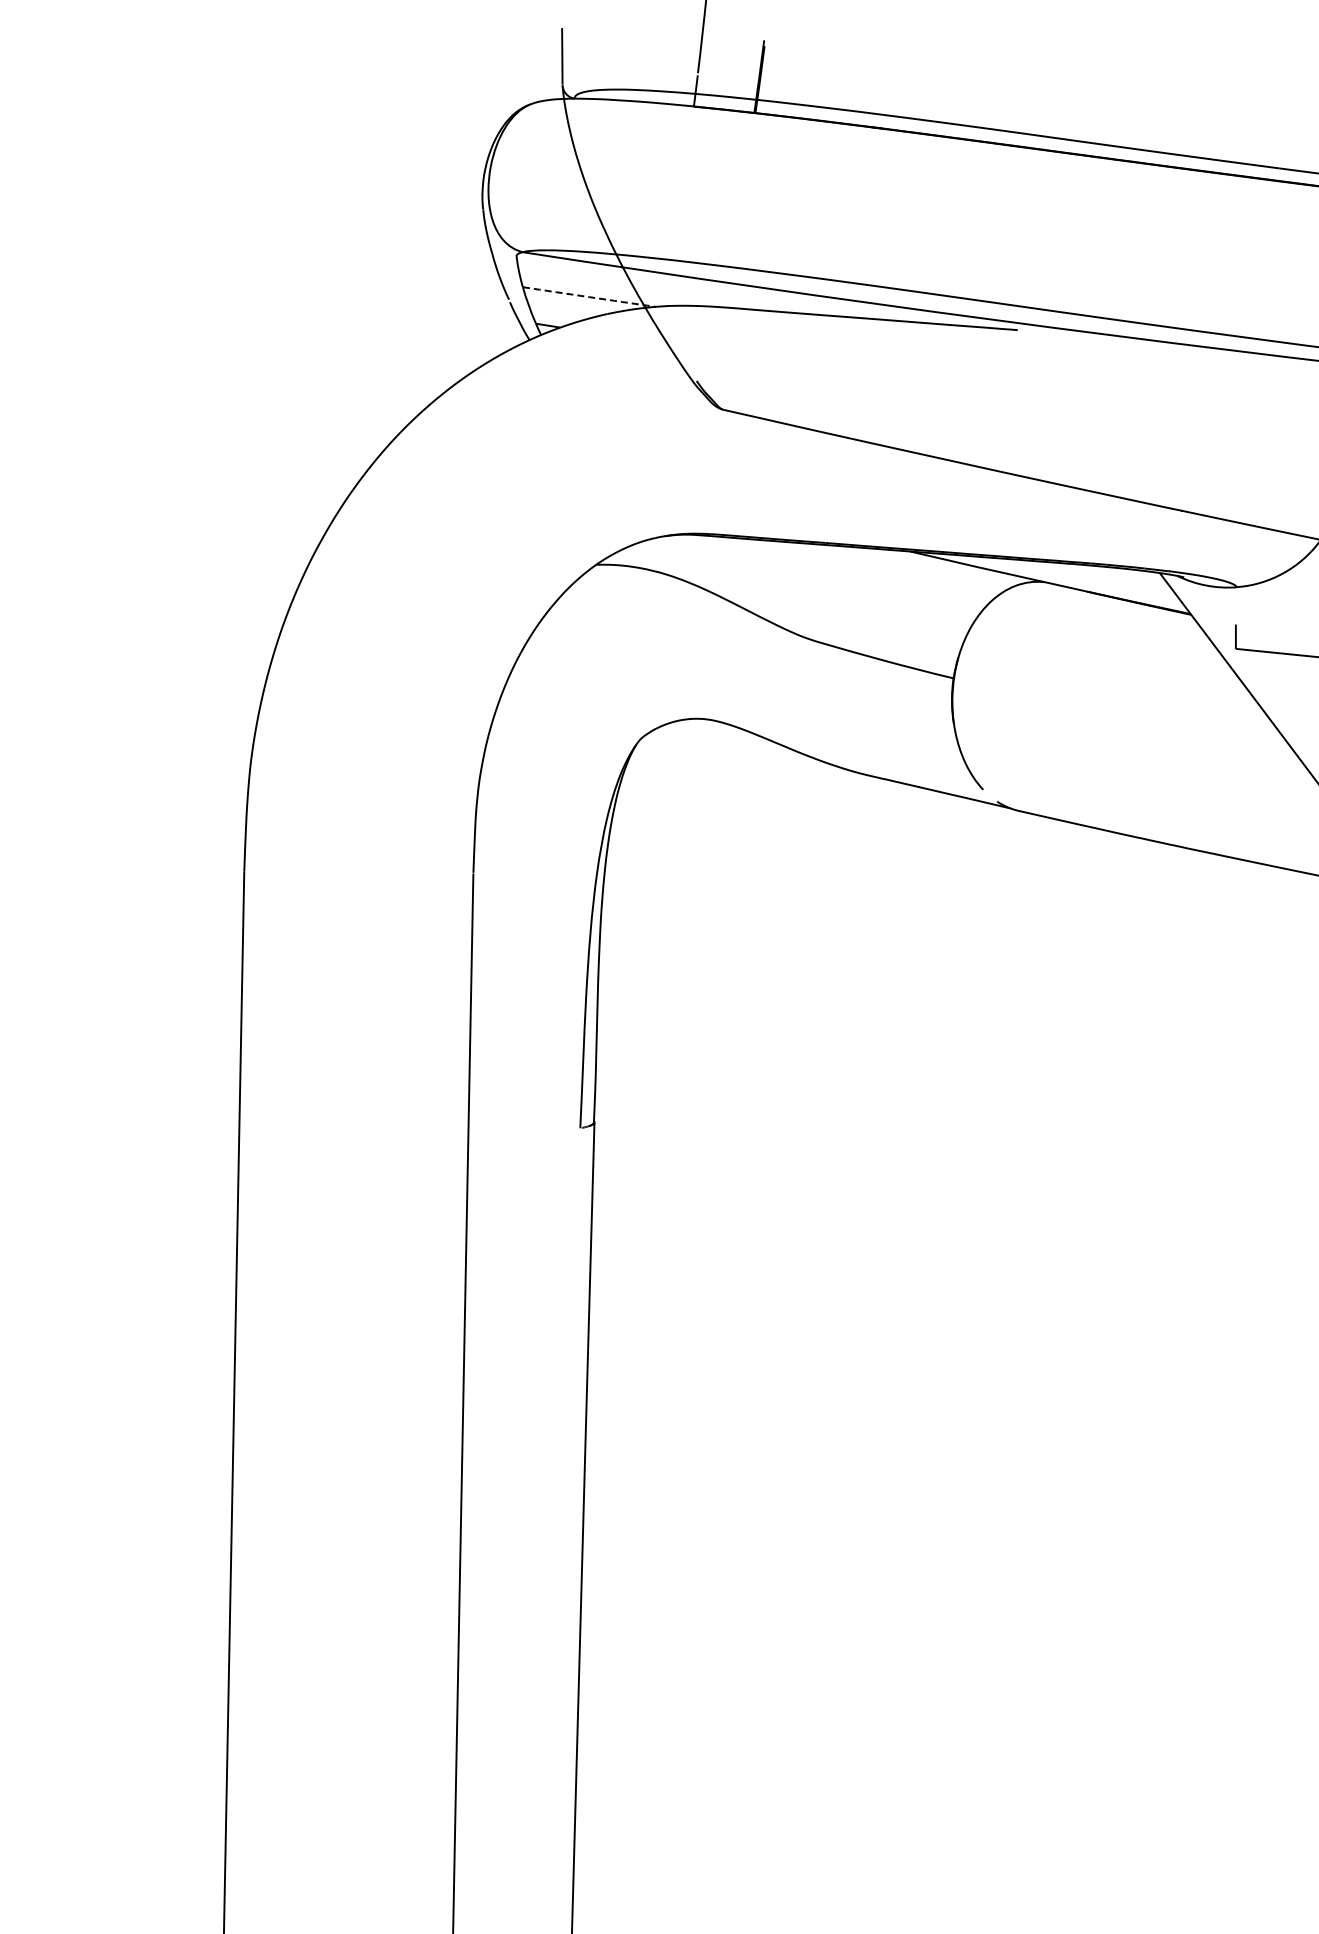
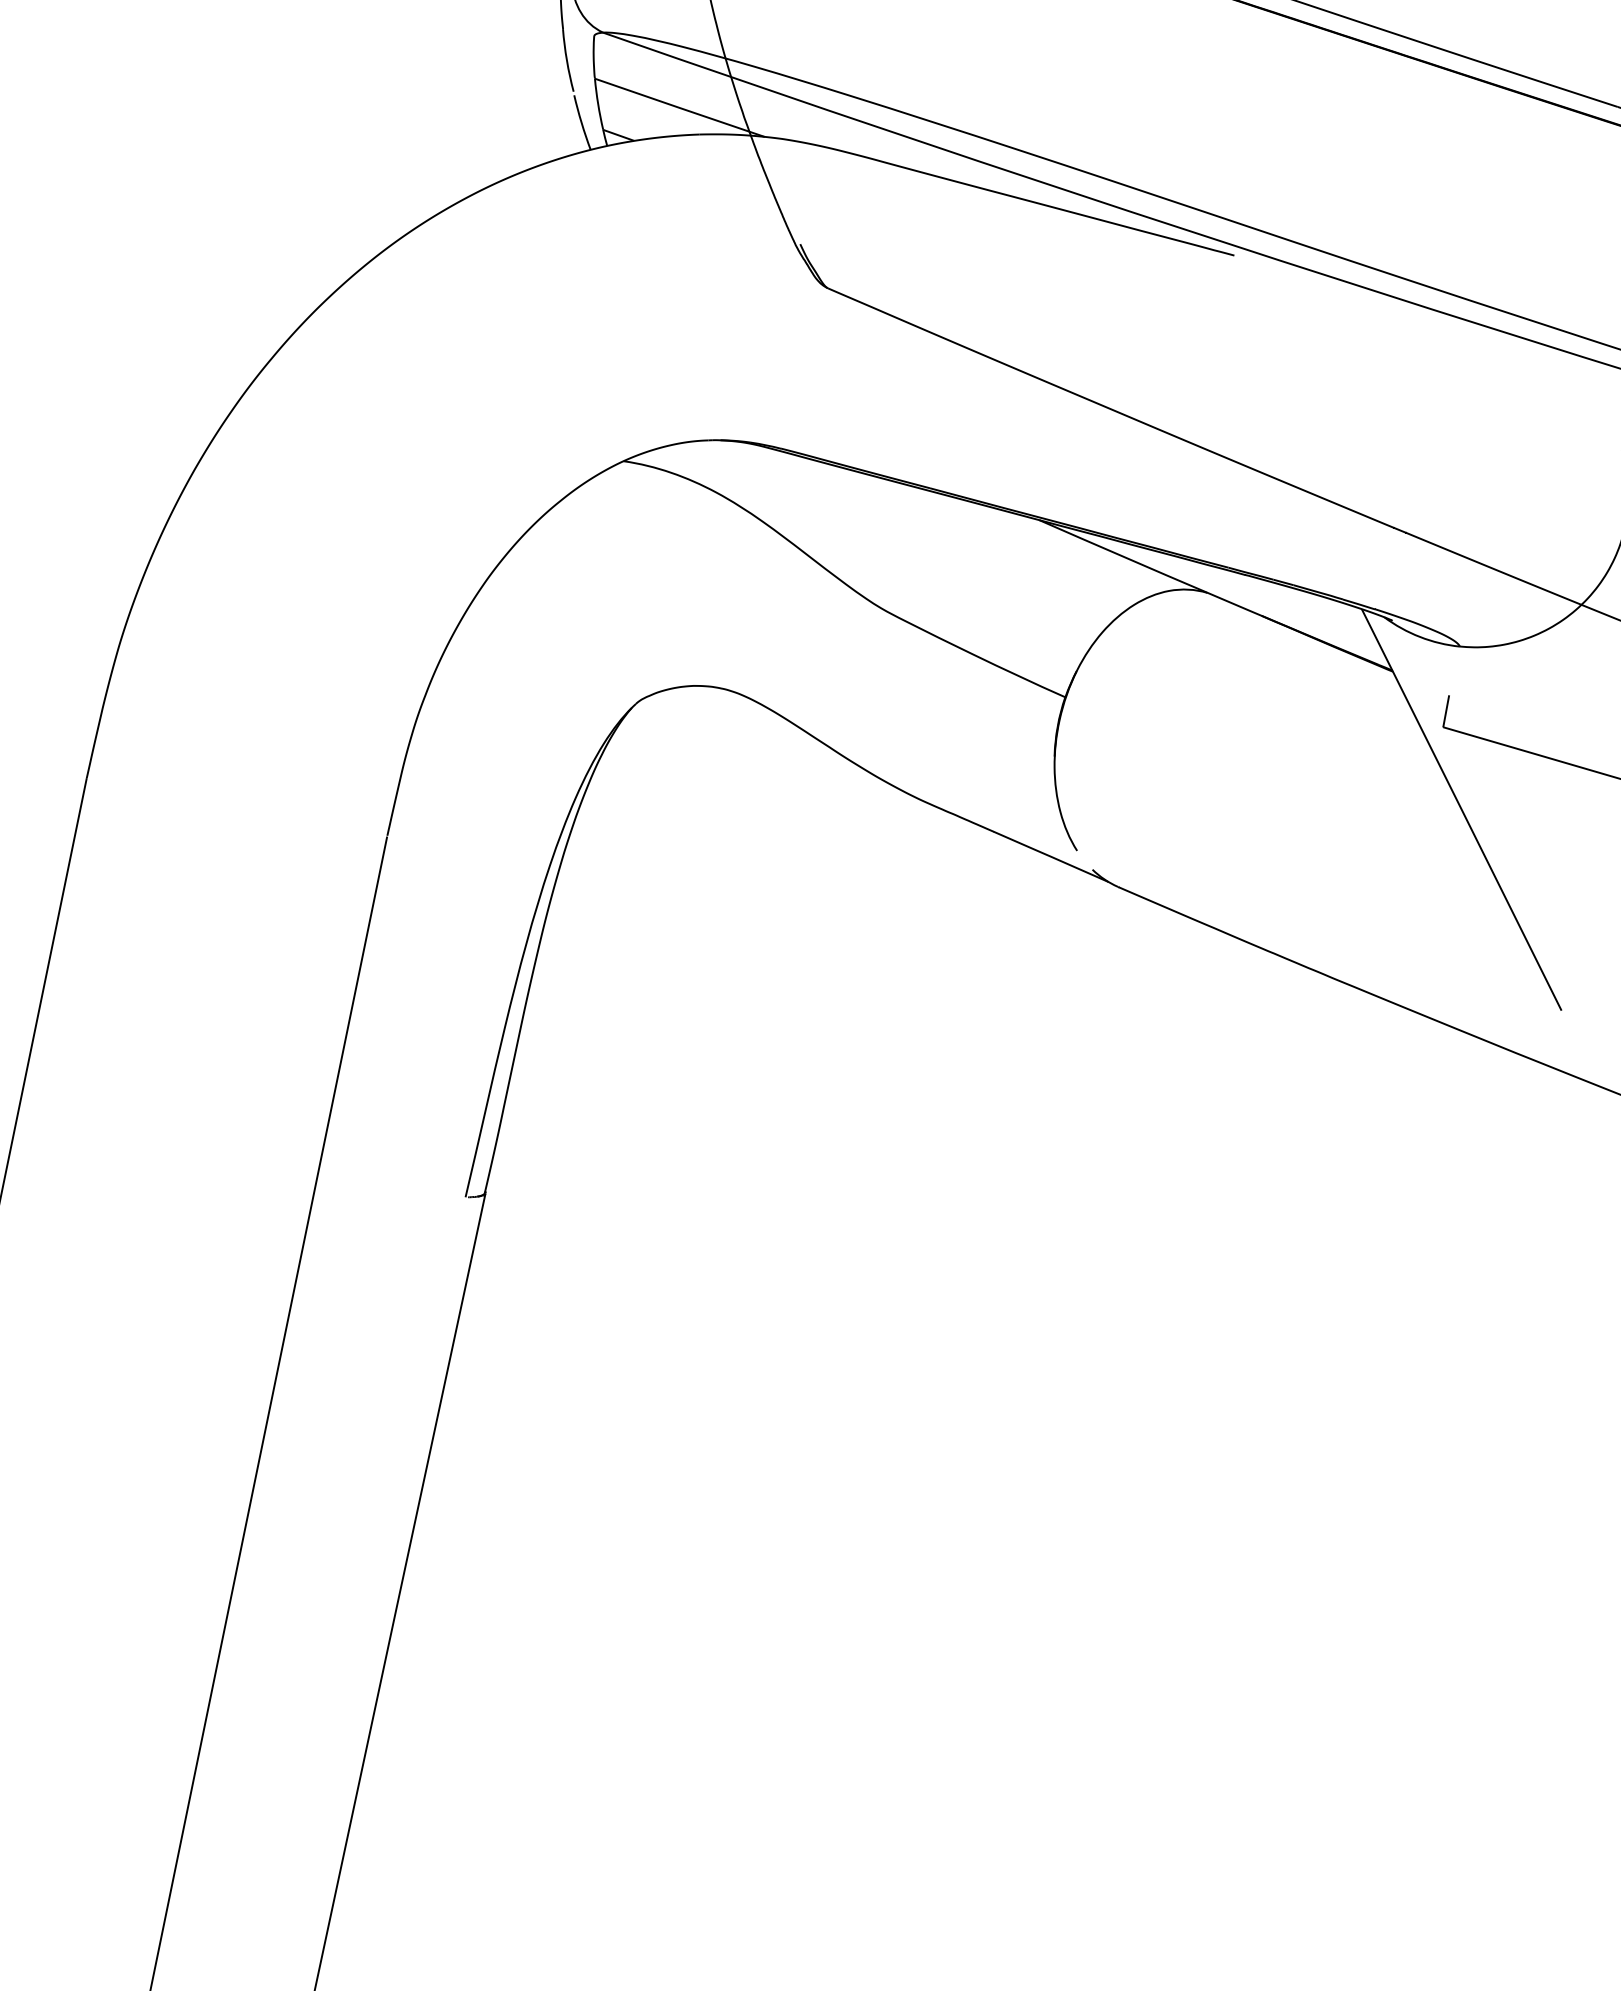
arc: (589, 297) -> (679, 108), dashed -> solid

